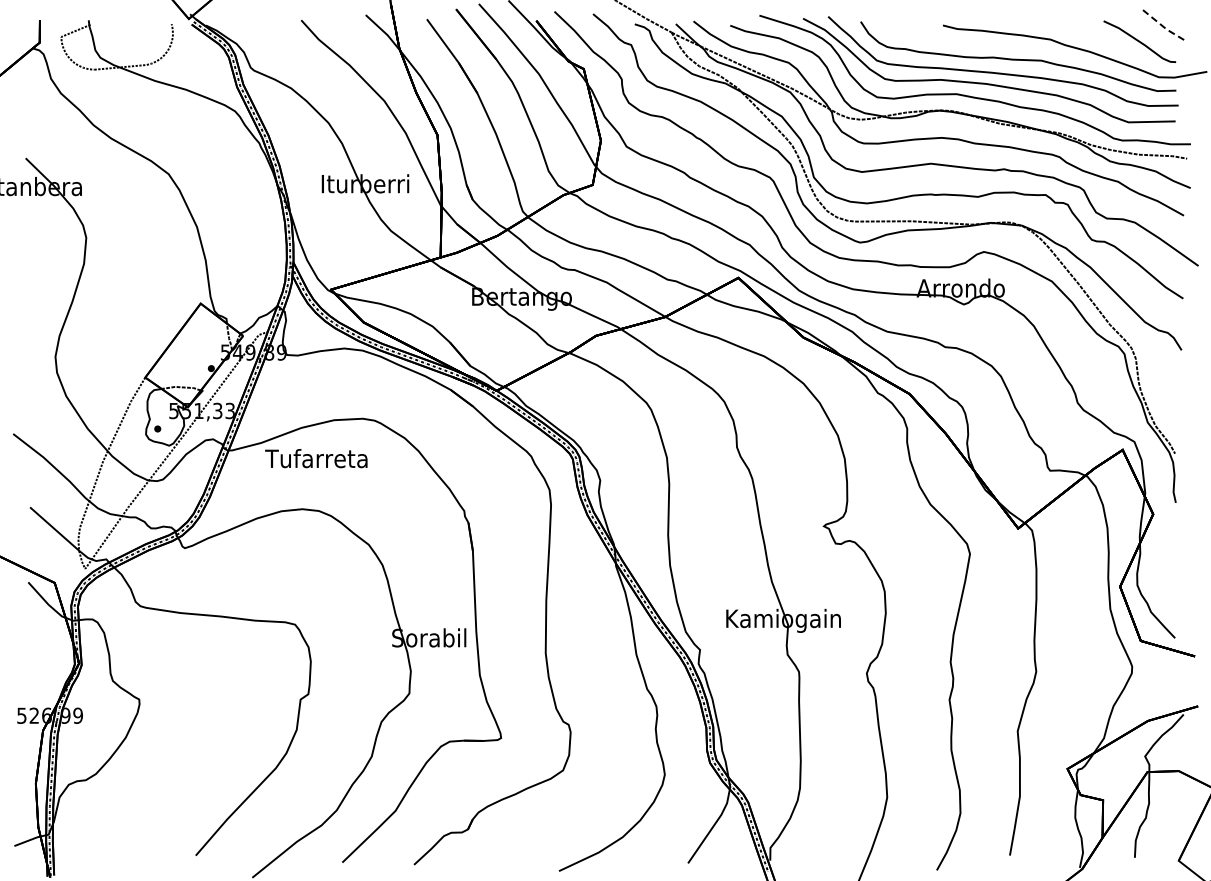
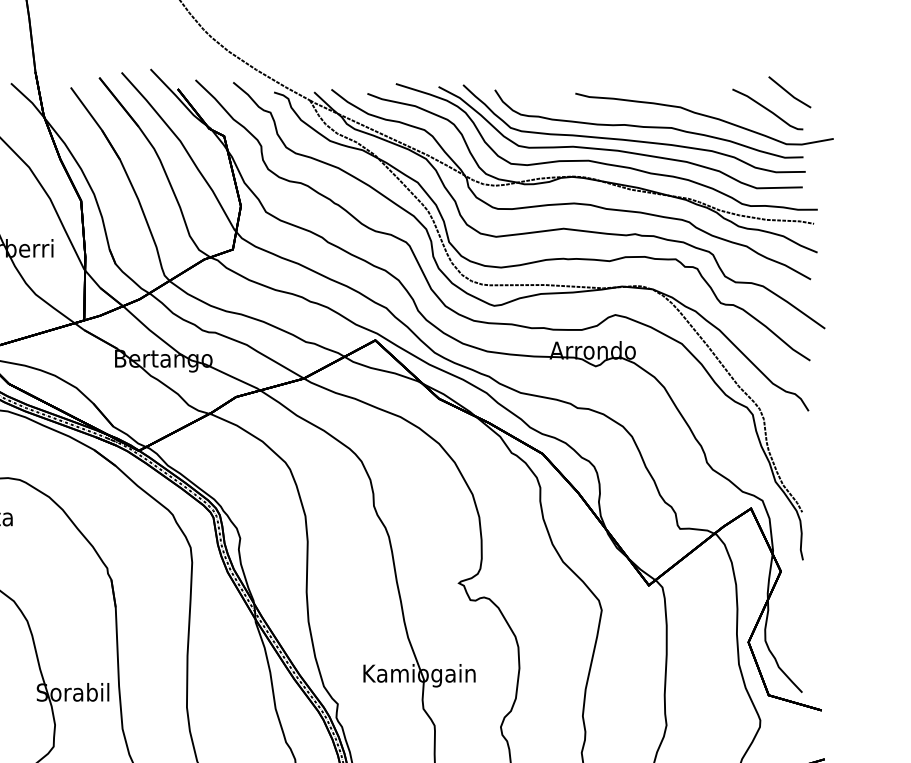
line: (1162, 25) -> (789, 93), dashed -> solid

